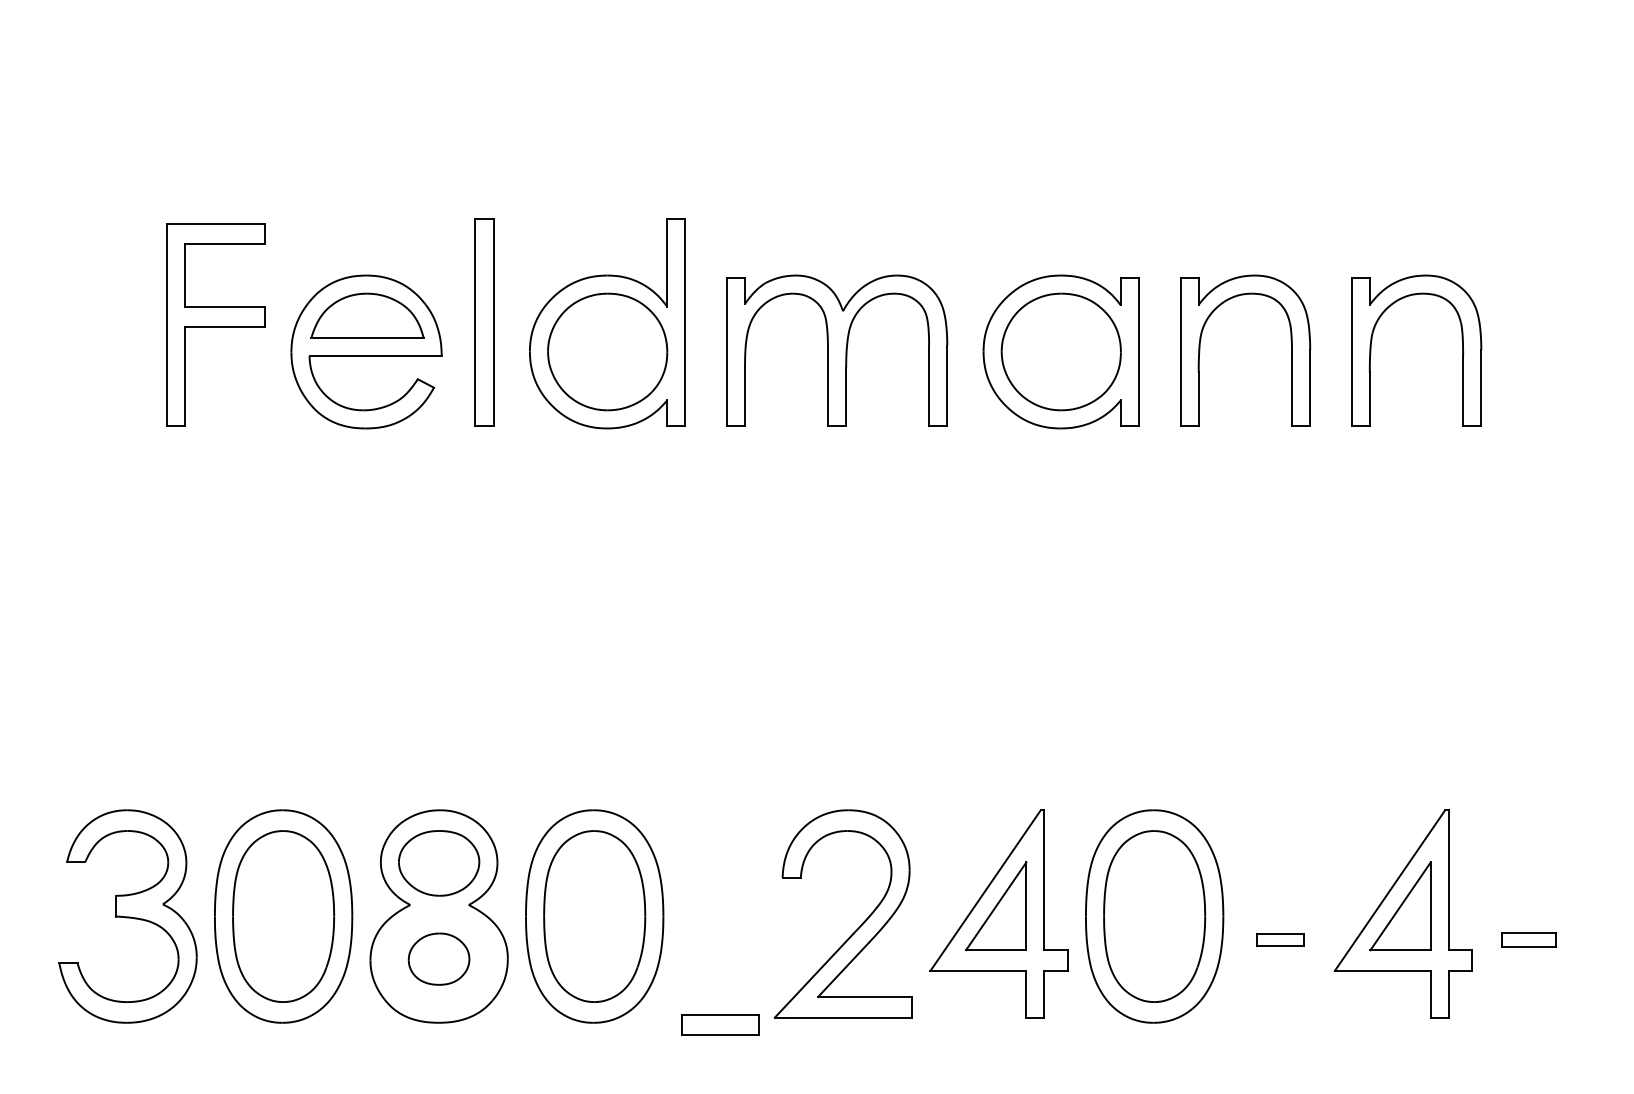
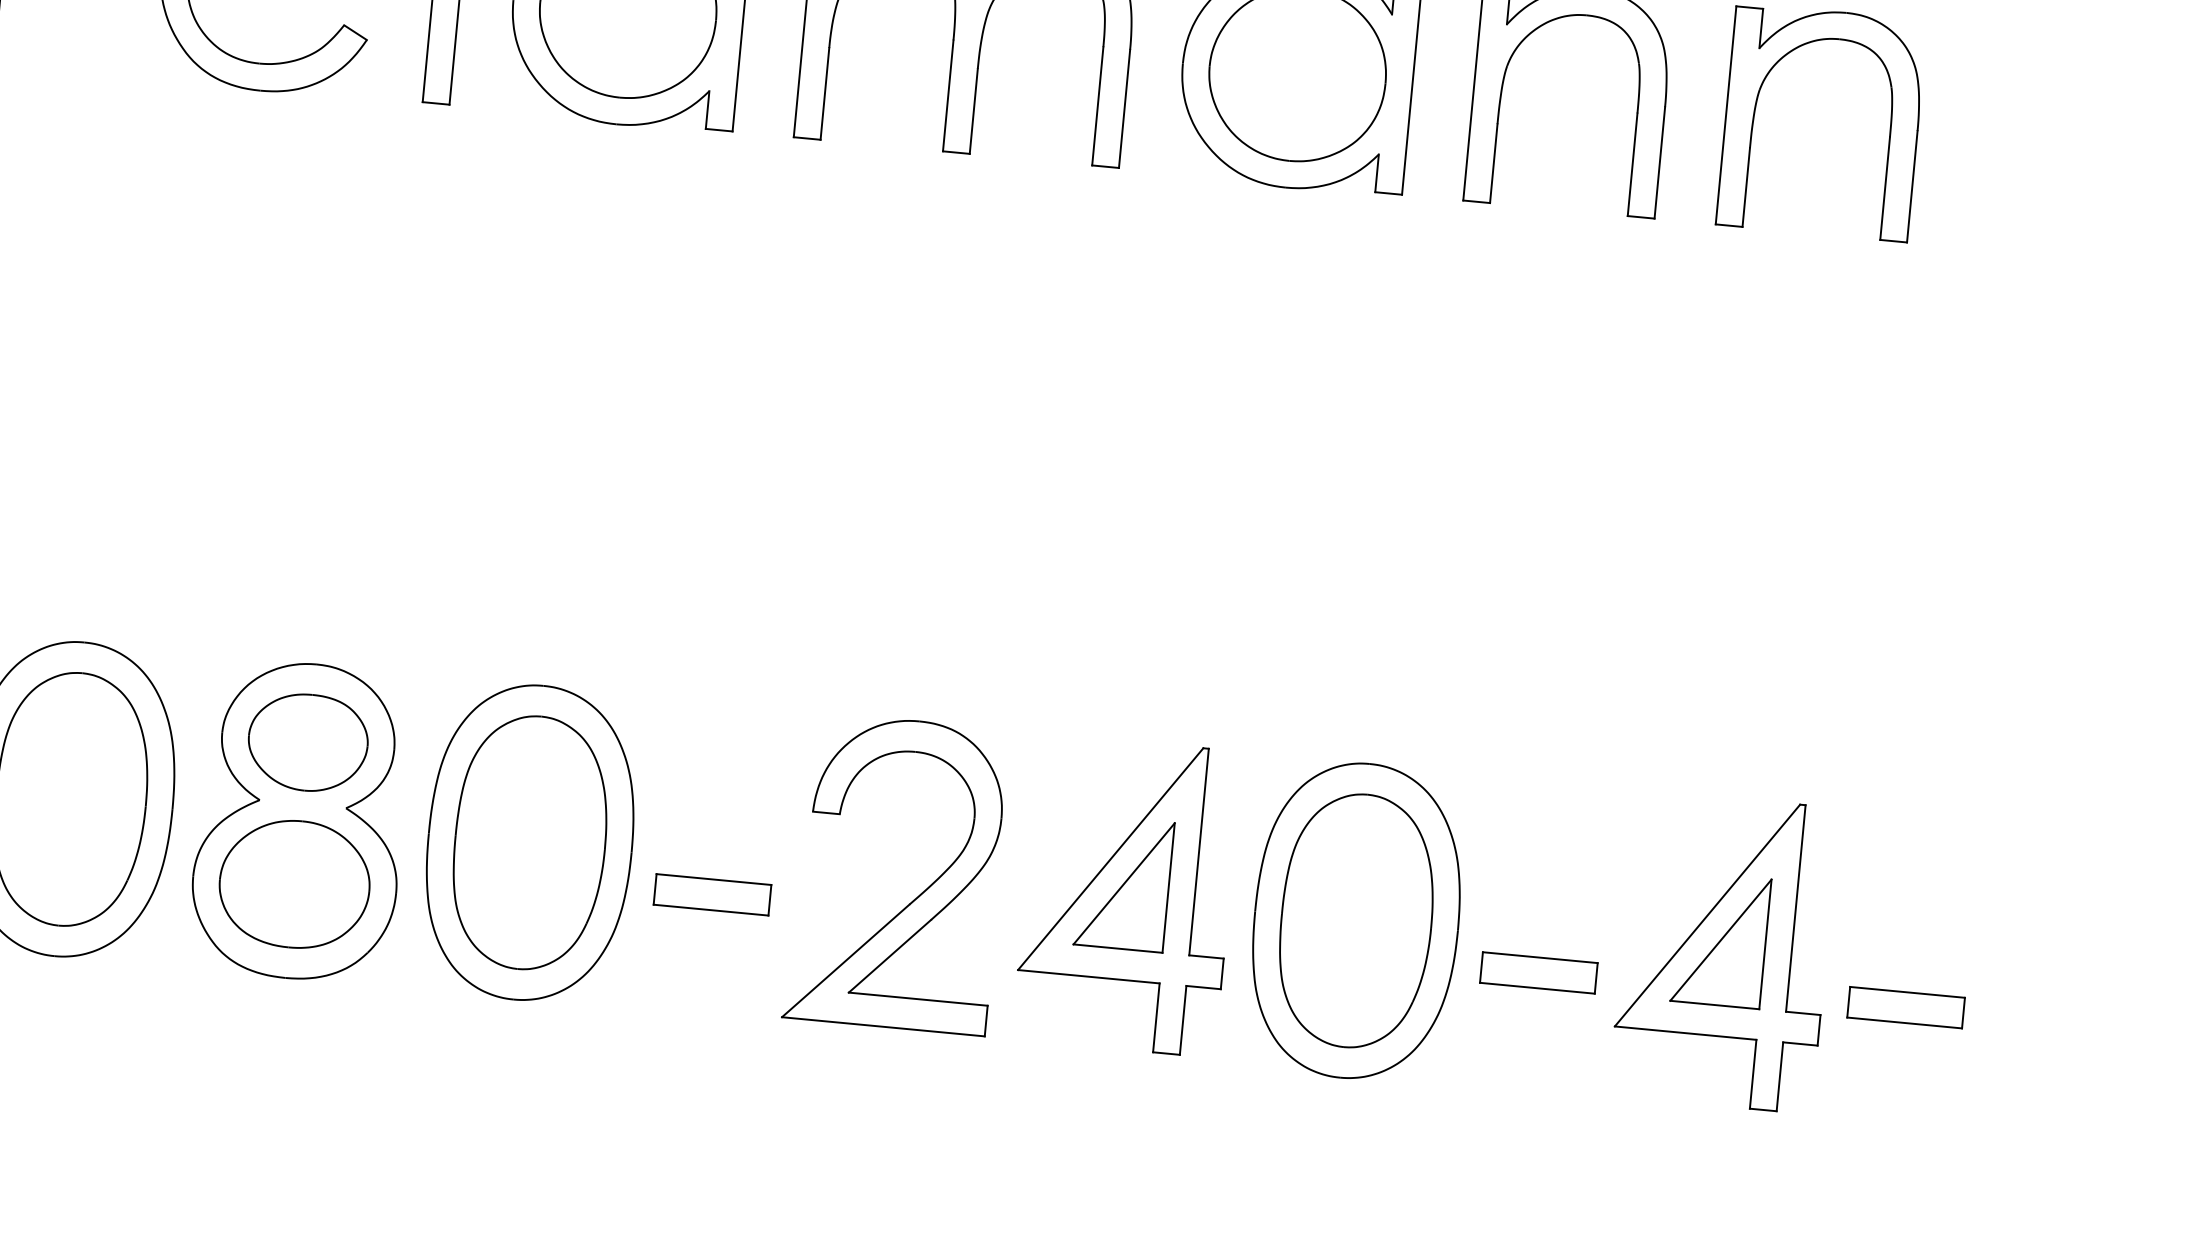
part: (1280, 939) -> (1539, 972), size x1.67
part: (1528, 939) -> (1905, 1007), size x1.43
part: (438, 958) -> (293, 882), size x1.67
part: (720, 1024) -> (712, 894), moved

